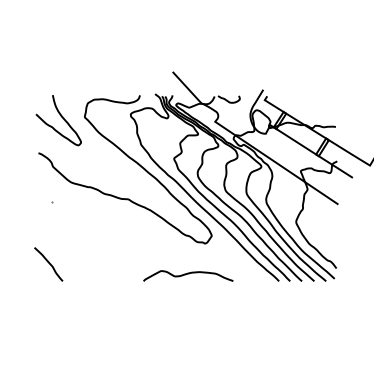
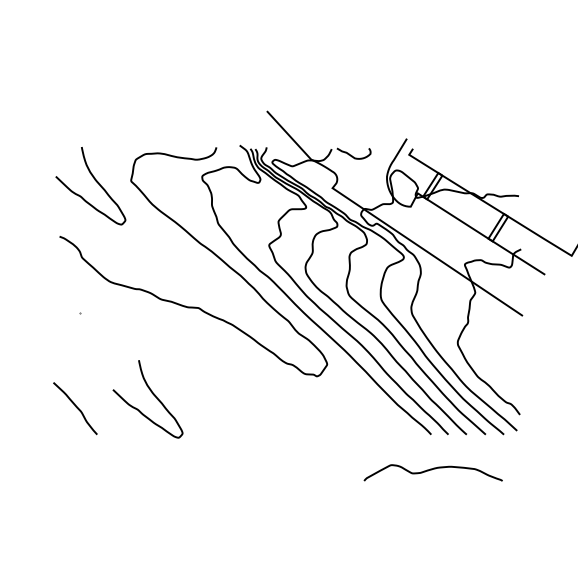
curve: (98, 255) -> (152, 394), added
curve: (188, 274) -> (433, 470), moved

